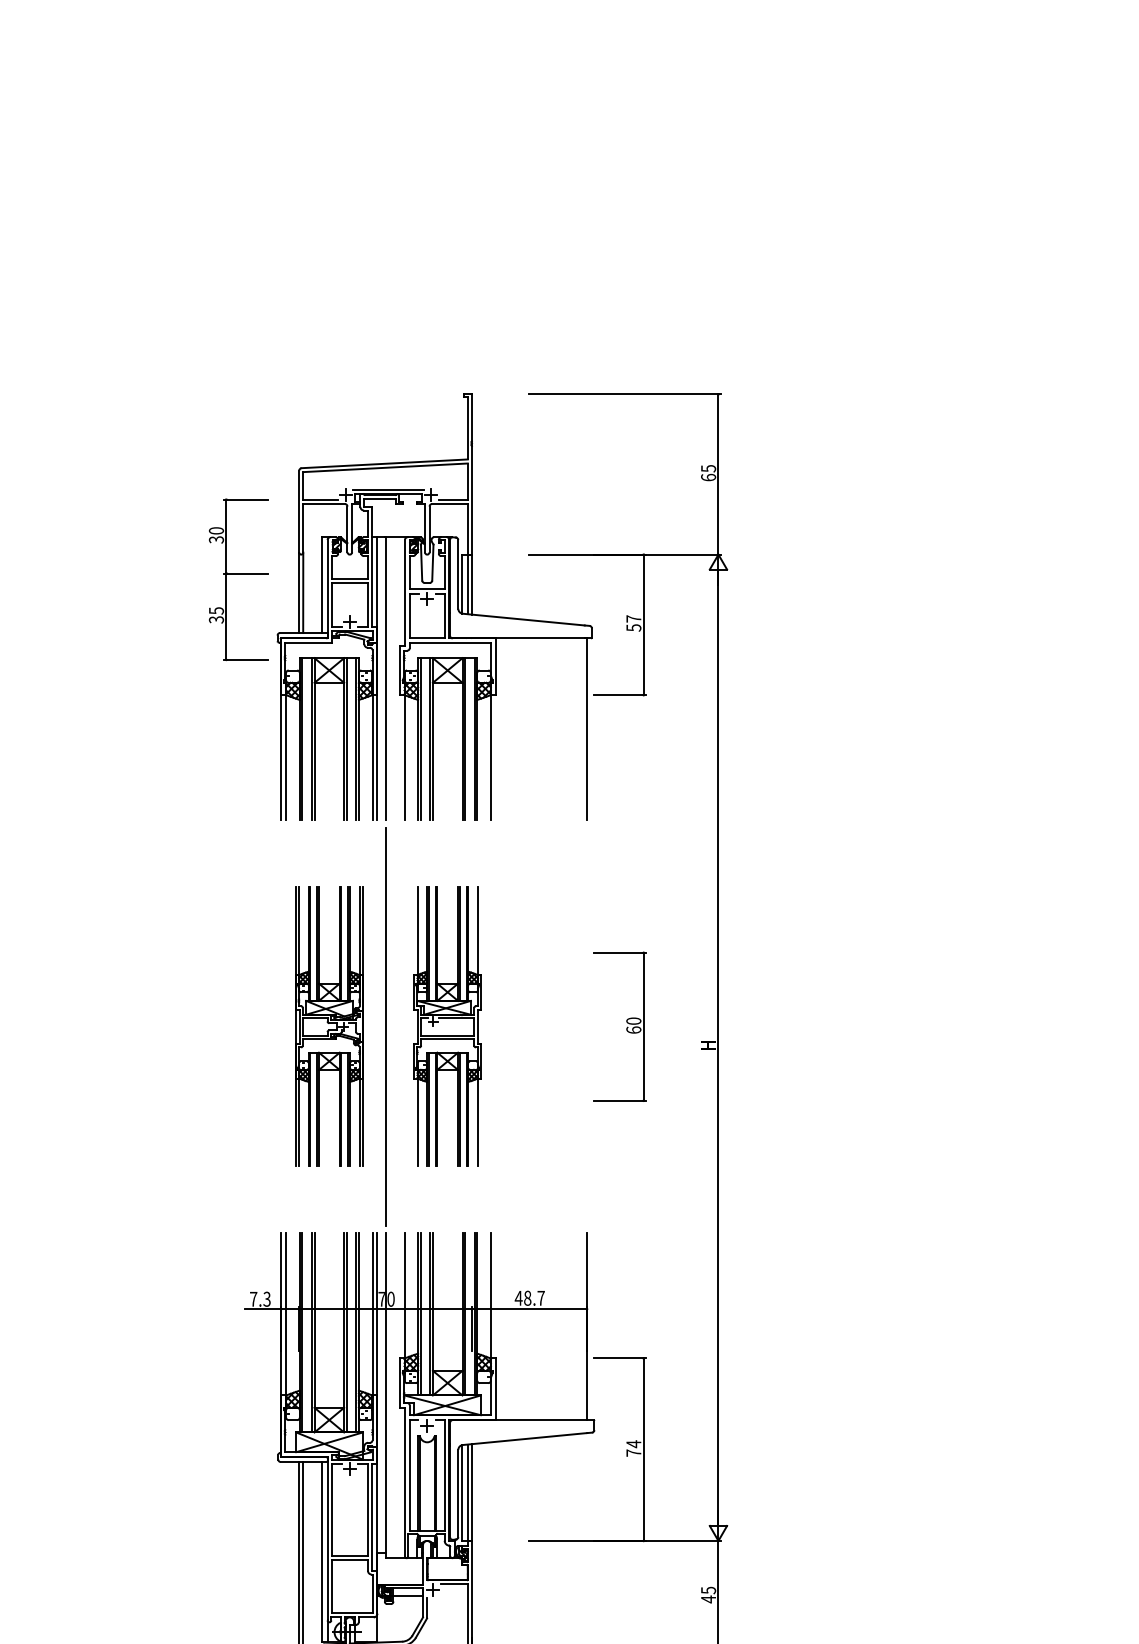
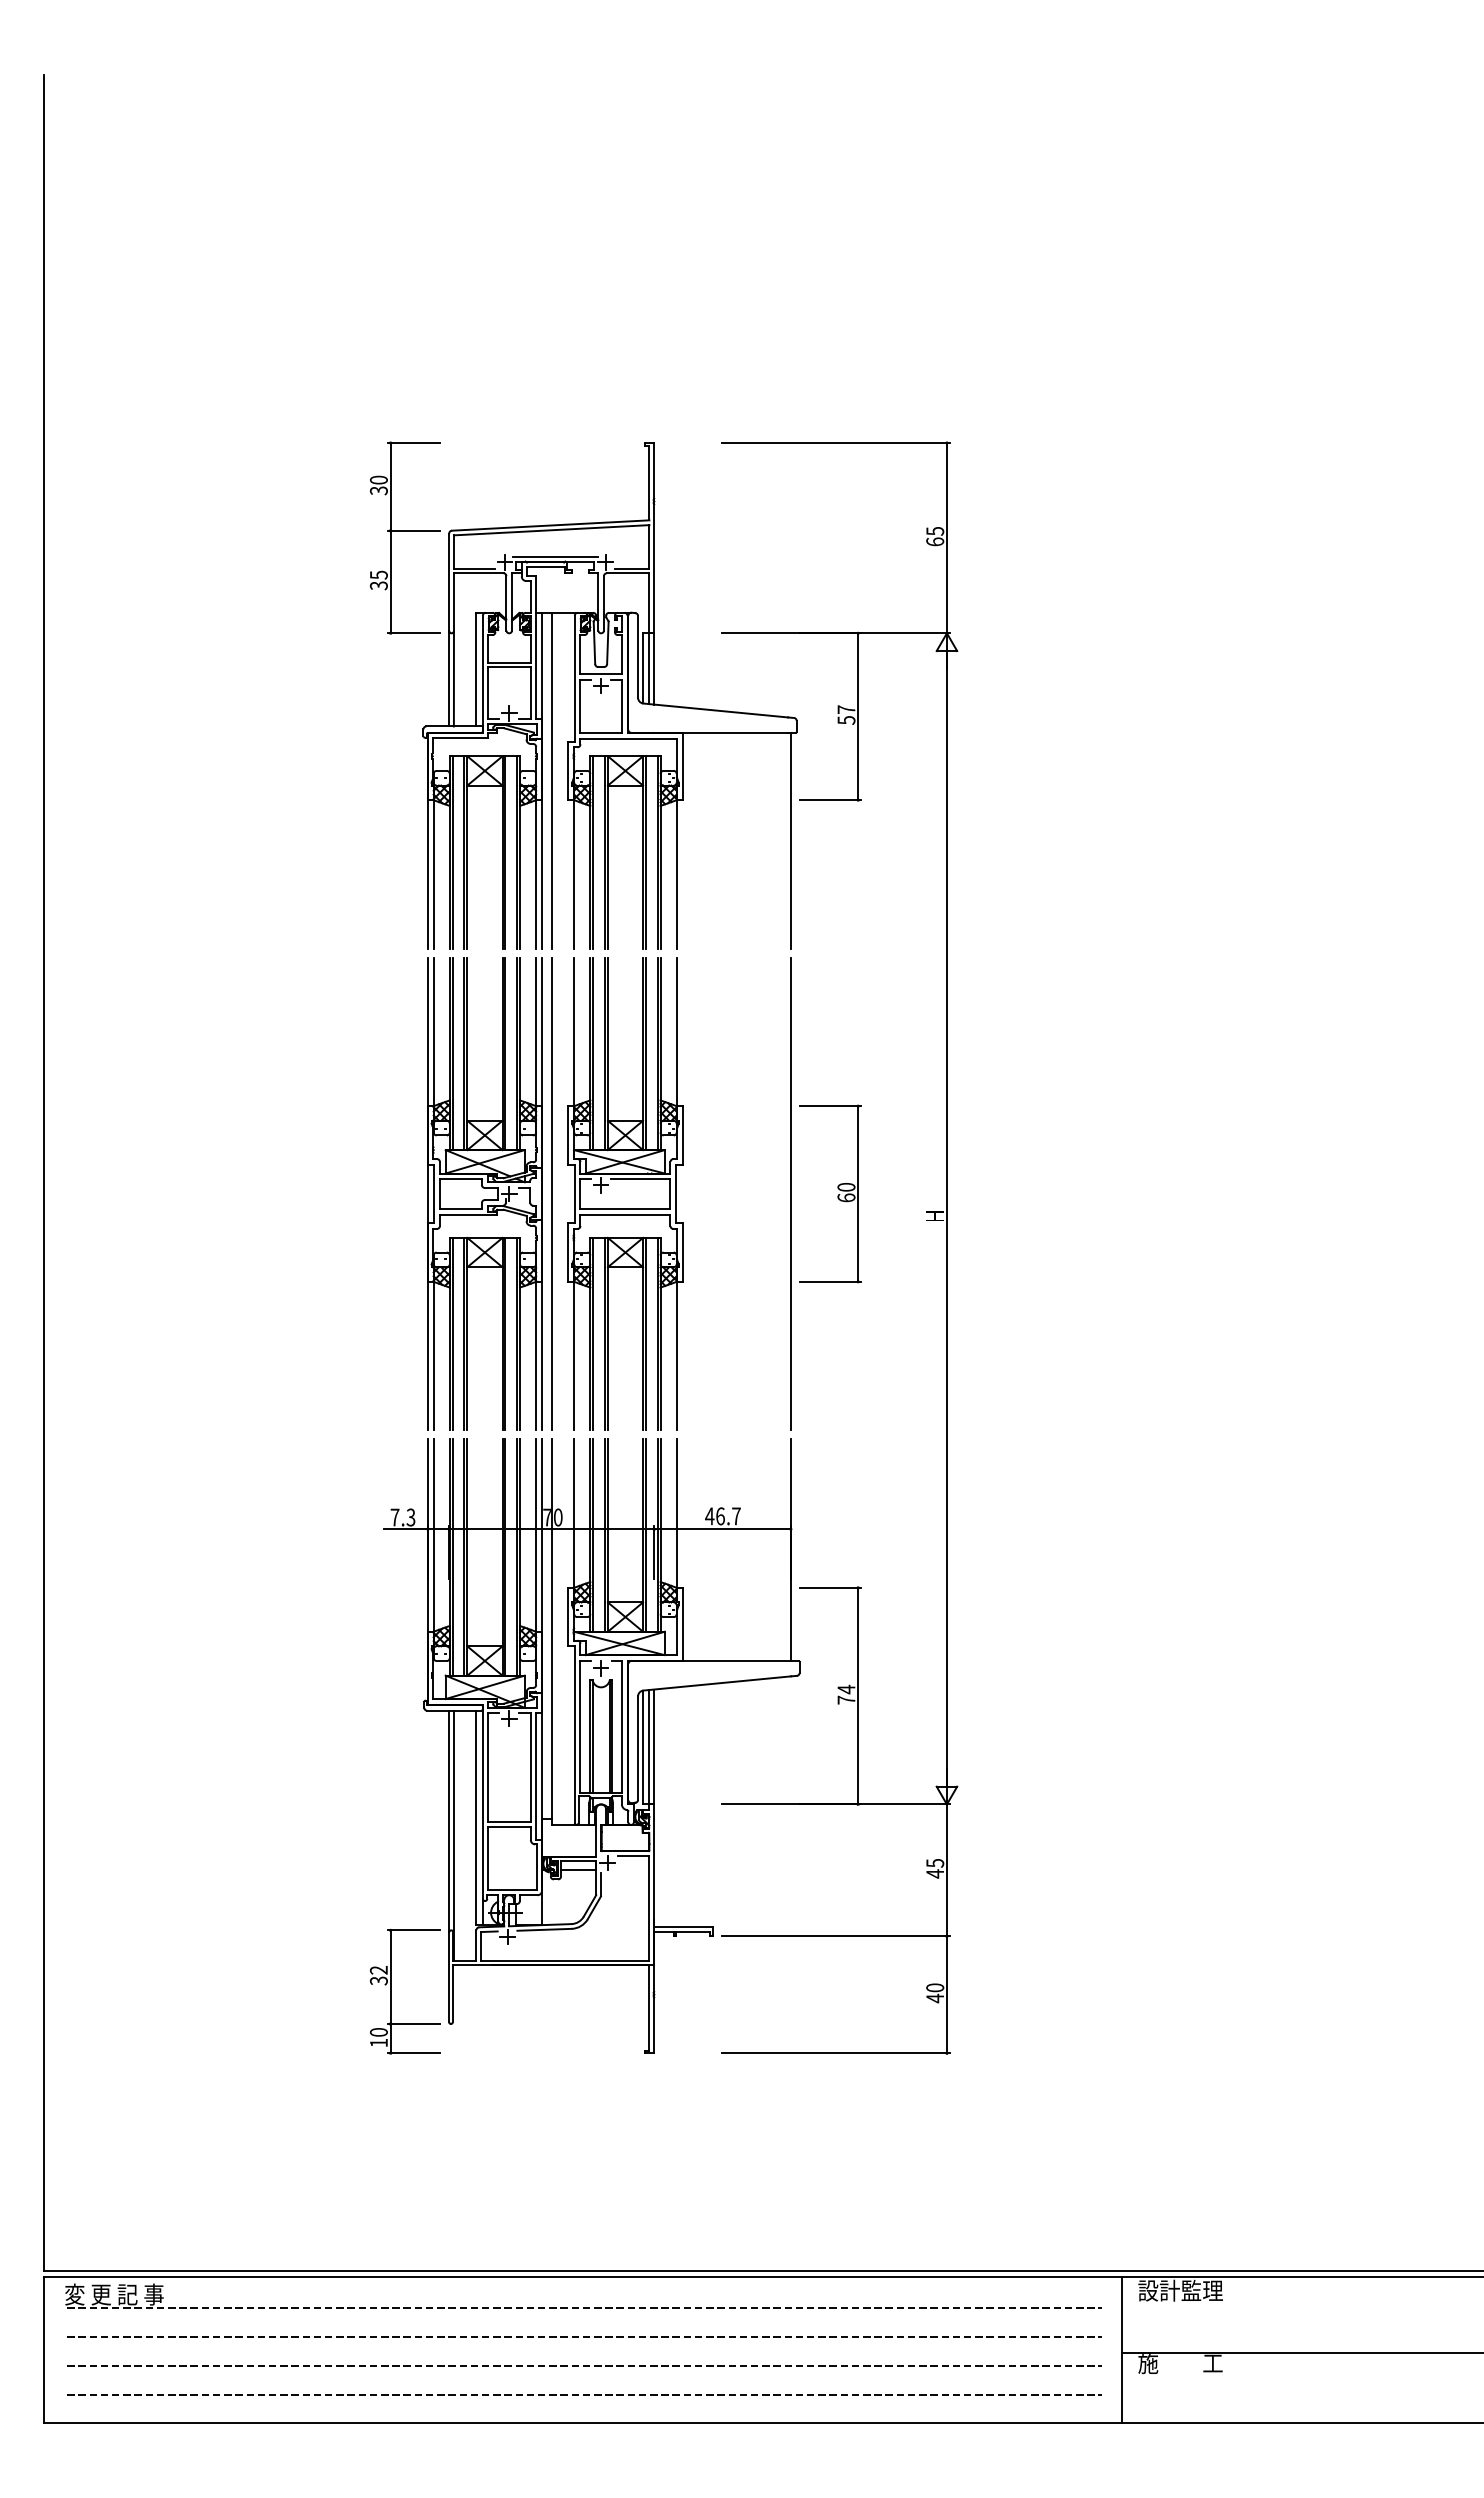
part: (238, 579) -> (405, 537), moved
part: (328, 1026) -> (484, 1193), size x1.43
part: (447, 1026) -> (625, 1193), size x1.43
line: (586, 1026) -> (790, 1193), added
text: (527, 1298) -> (720, 1516), 48.7 -> 46.7

